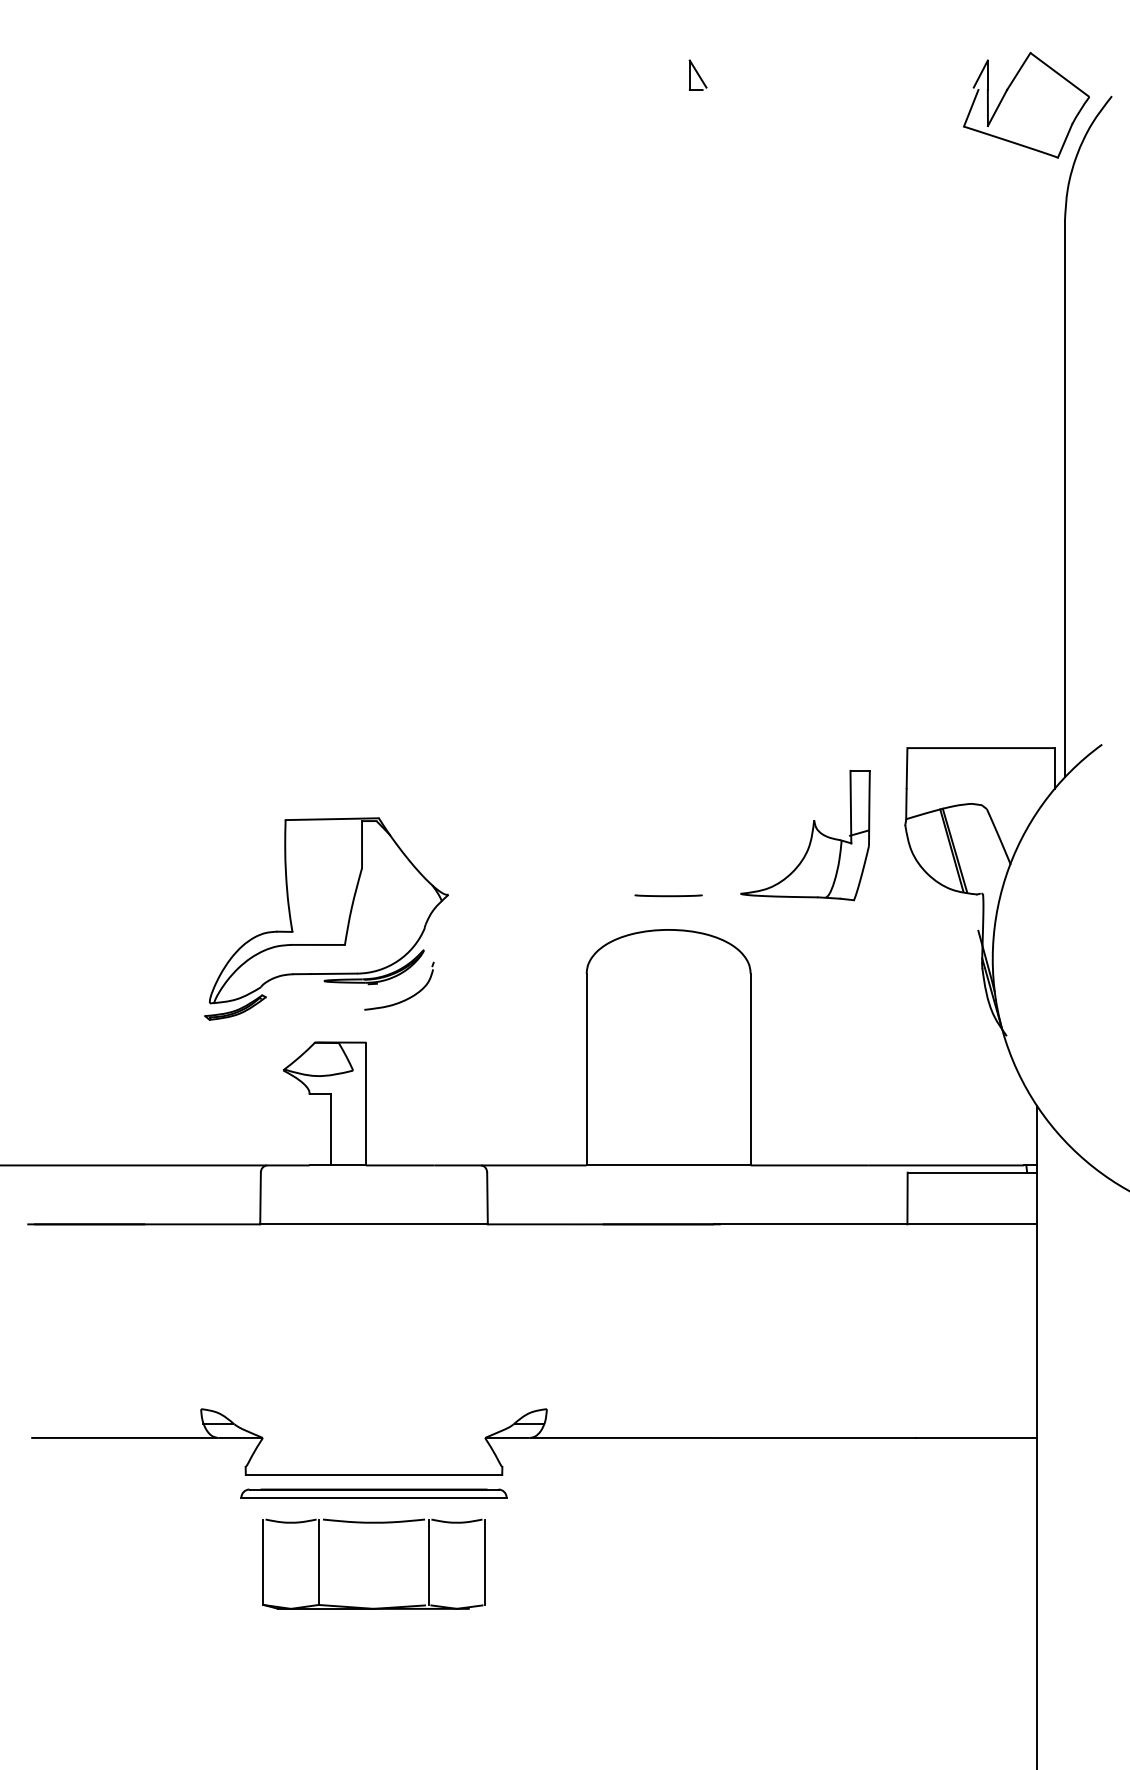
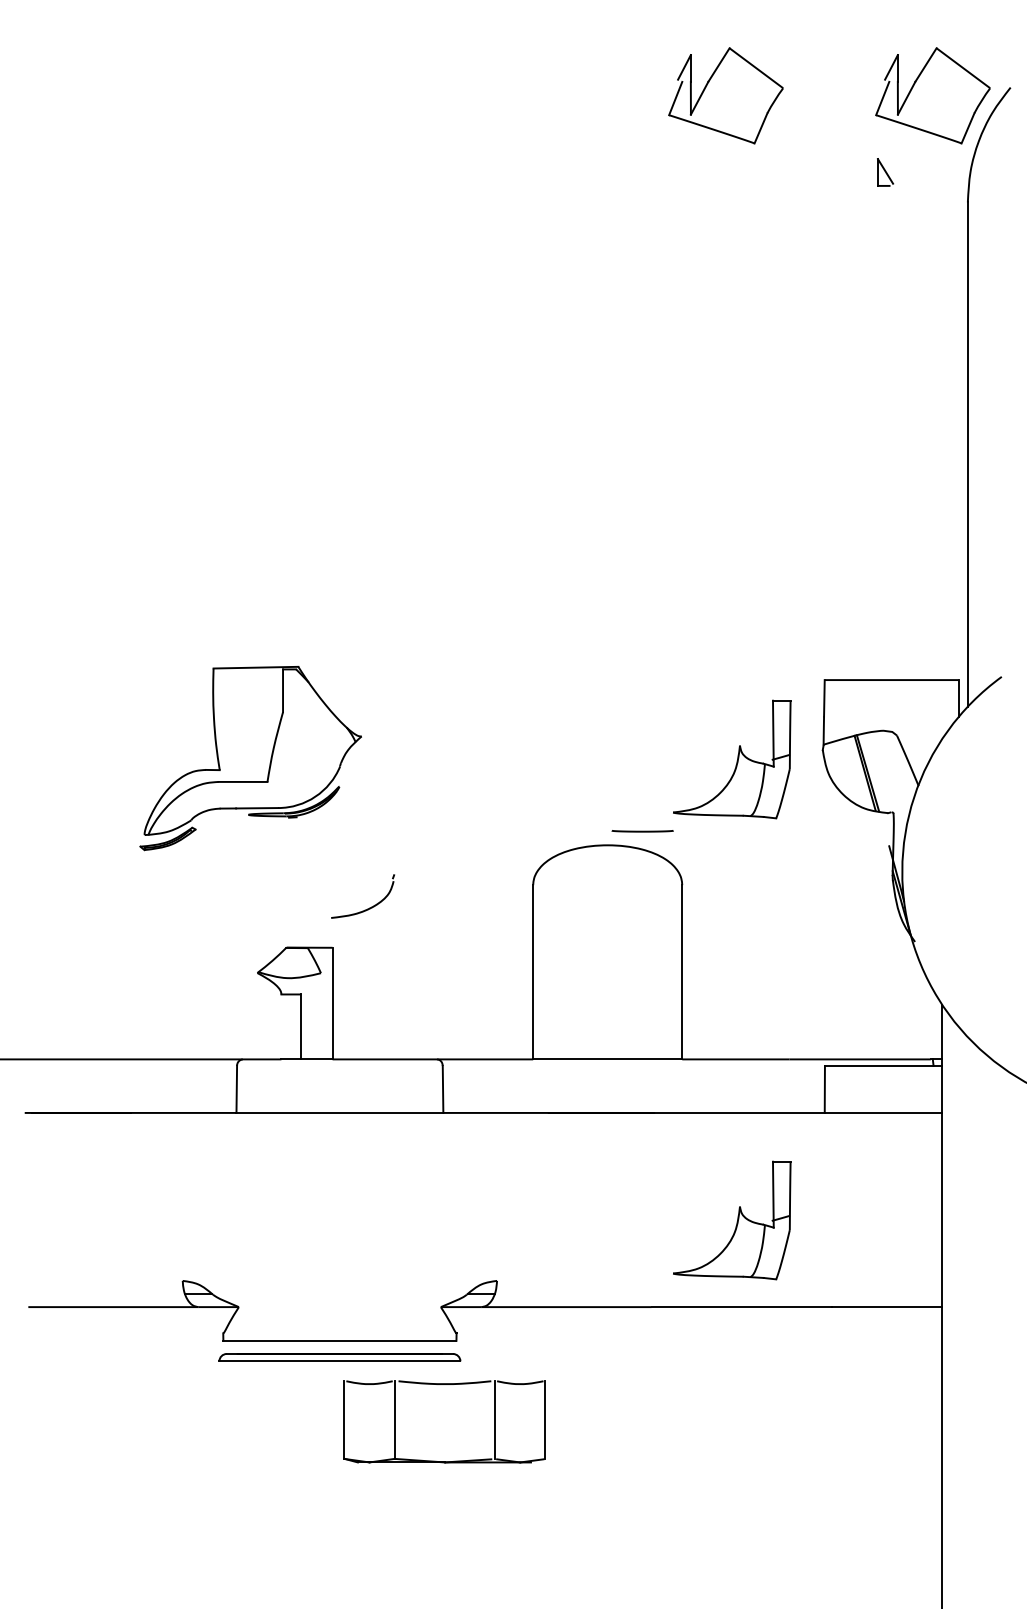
part: (698, 75) -> (885, 172), moved
part: (778, 93) -> (707, 85), added
line: (668, 896) -> (642, 831), moved
part: (326, 919) -> (250, 758), moved
part: (805, 1342) -> (732, 1220), added
part: (373, 1523) -> (444, 1384), moved

